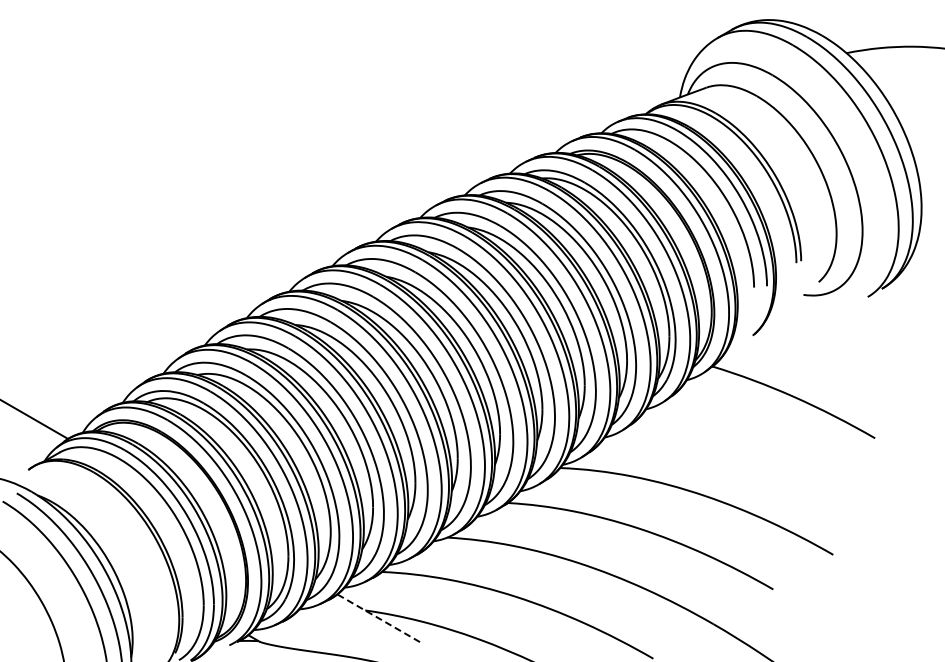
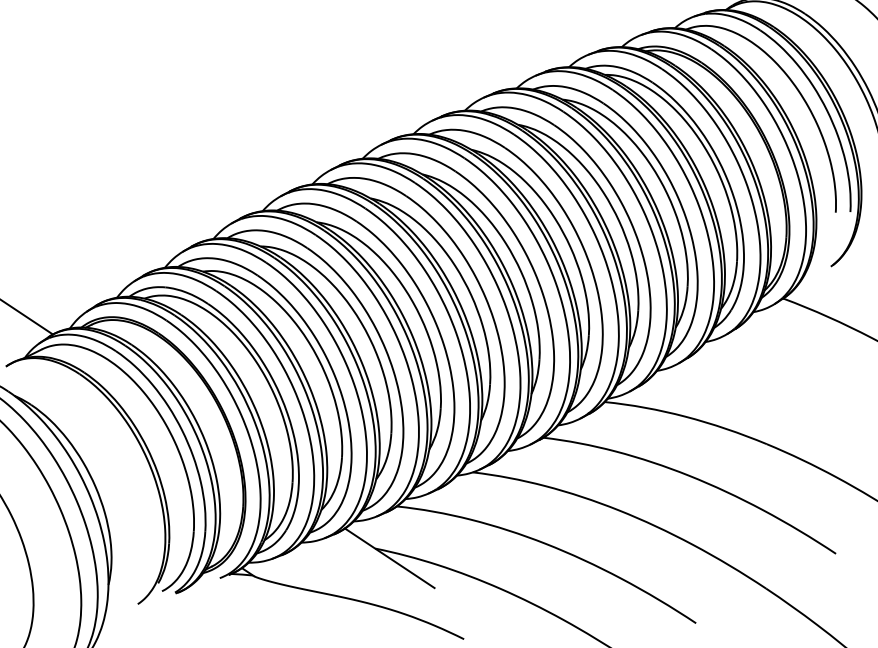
line: (378, 618) -> (389, 558), dashed -> solid

